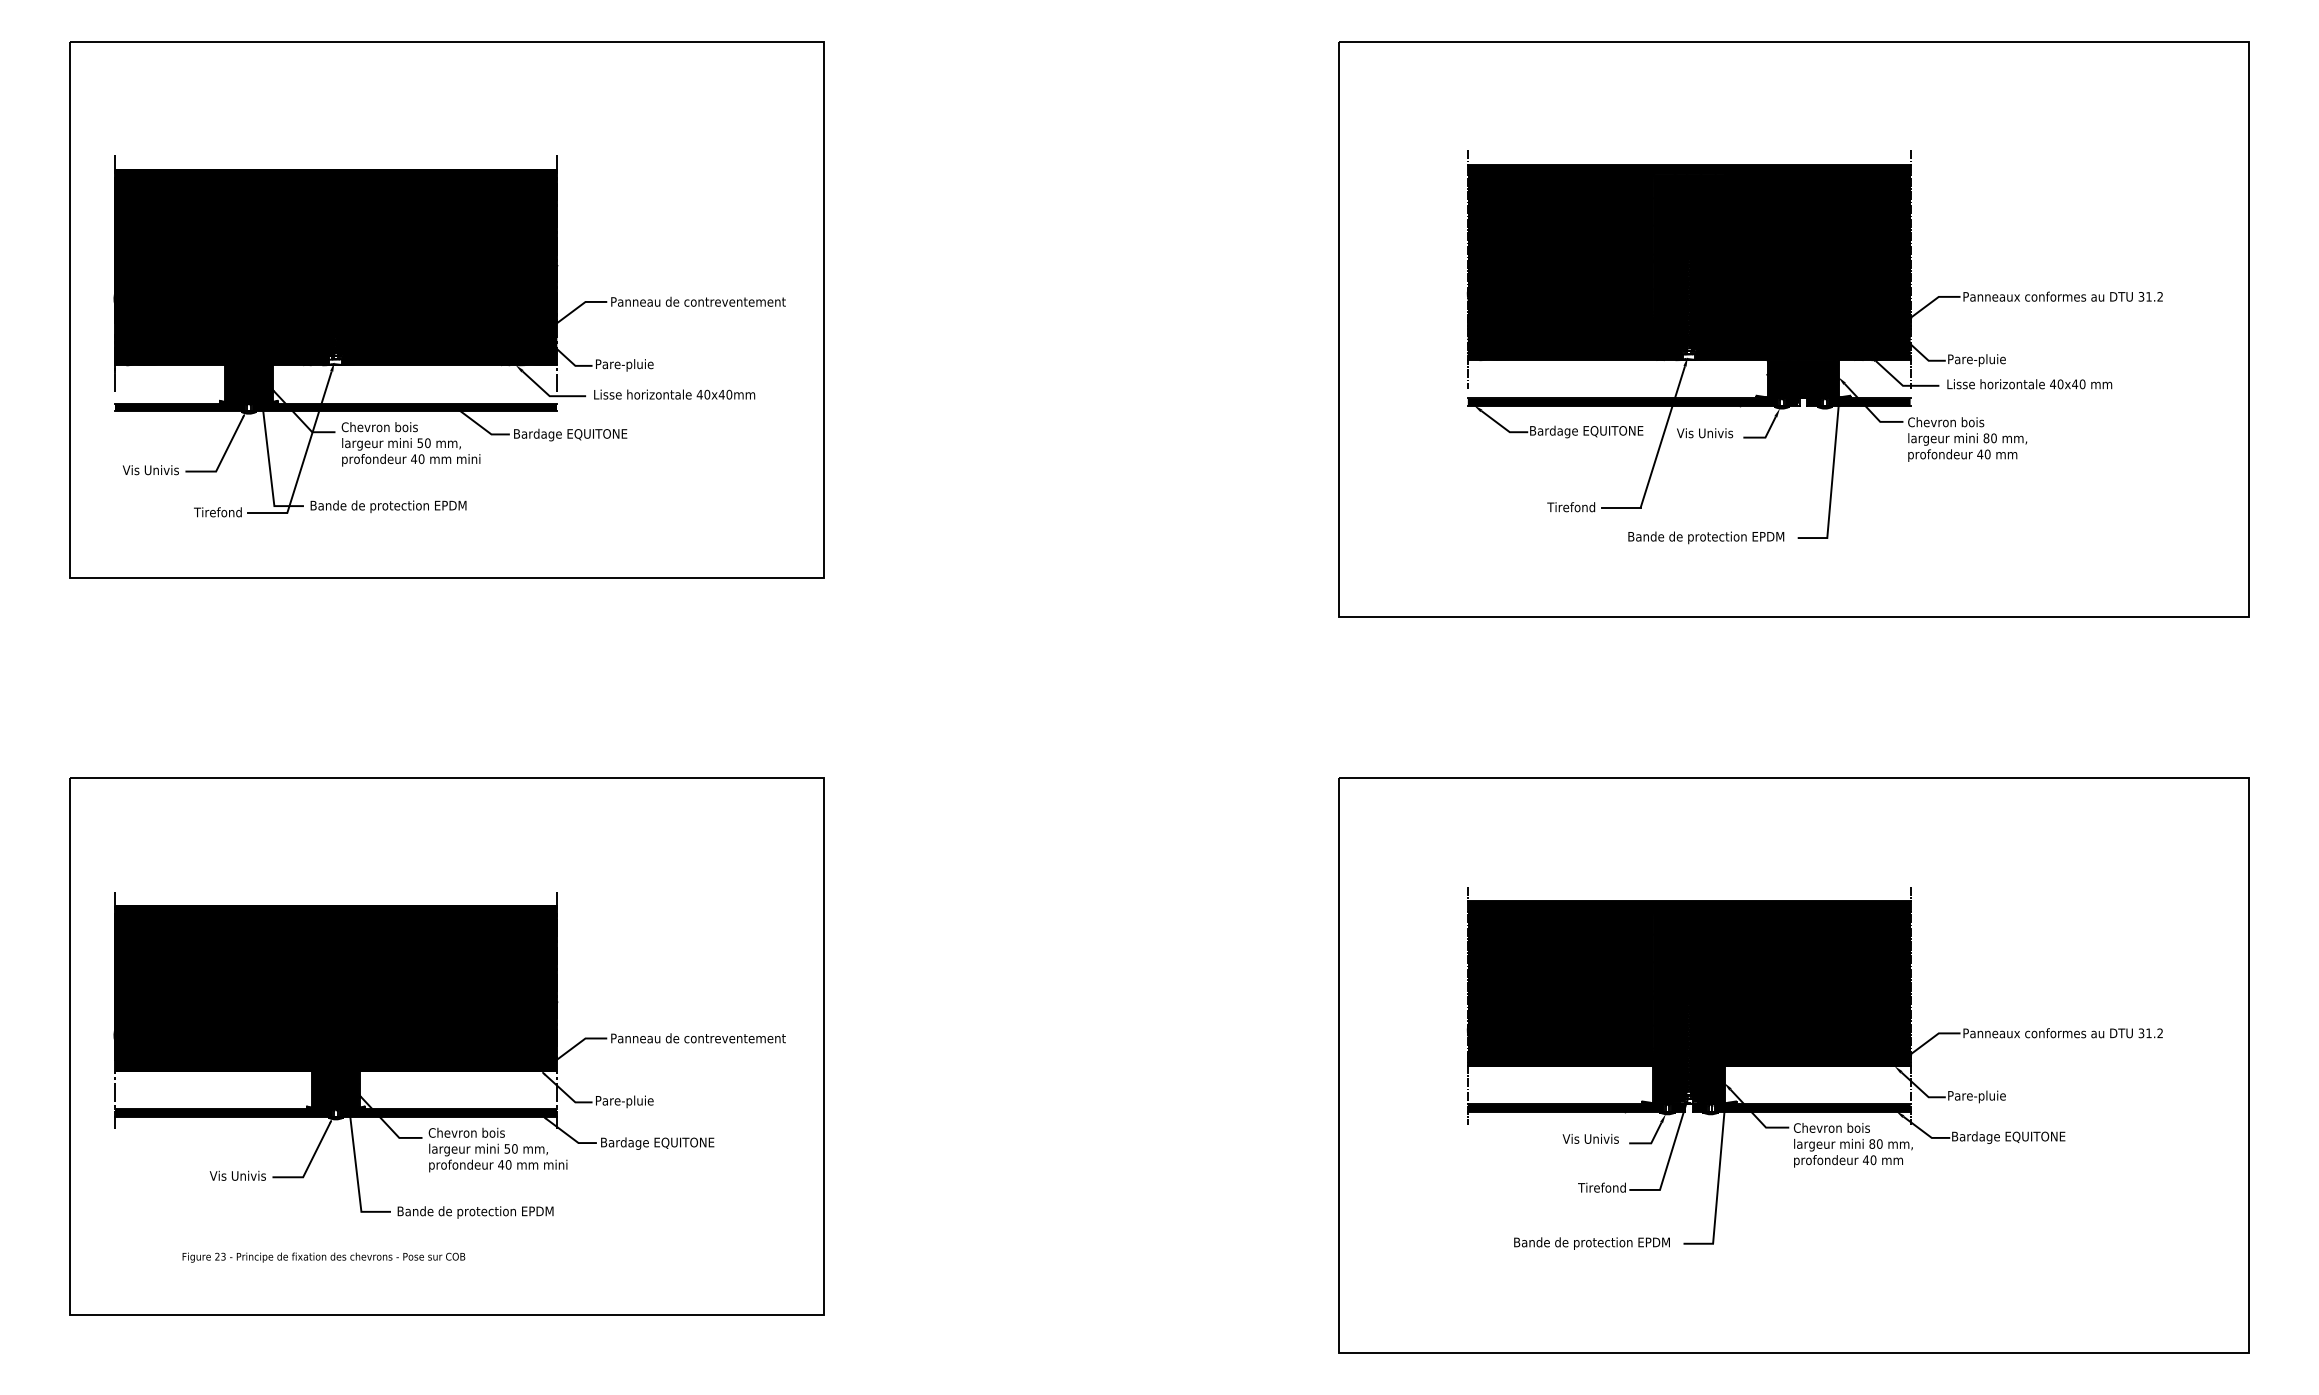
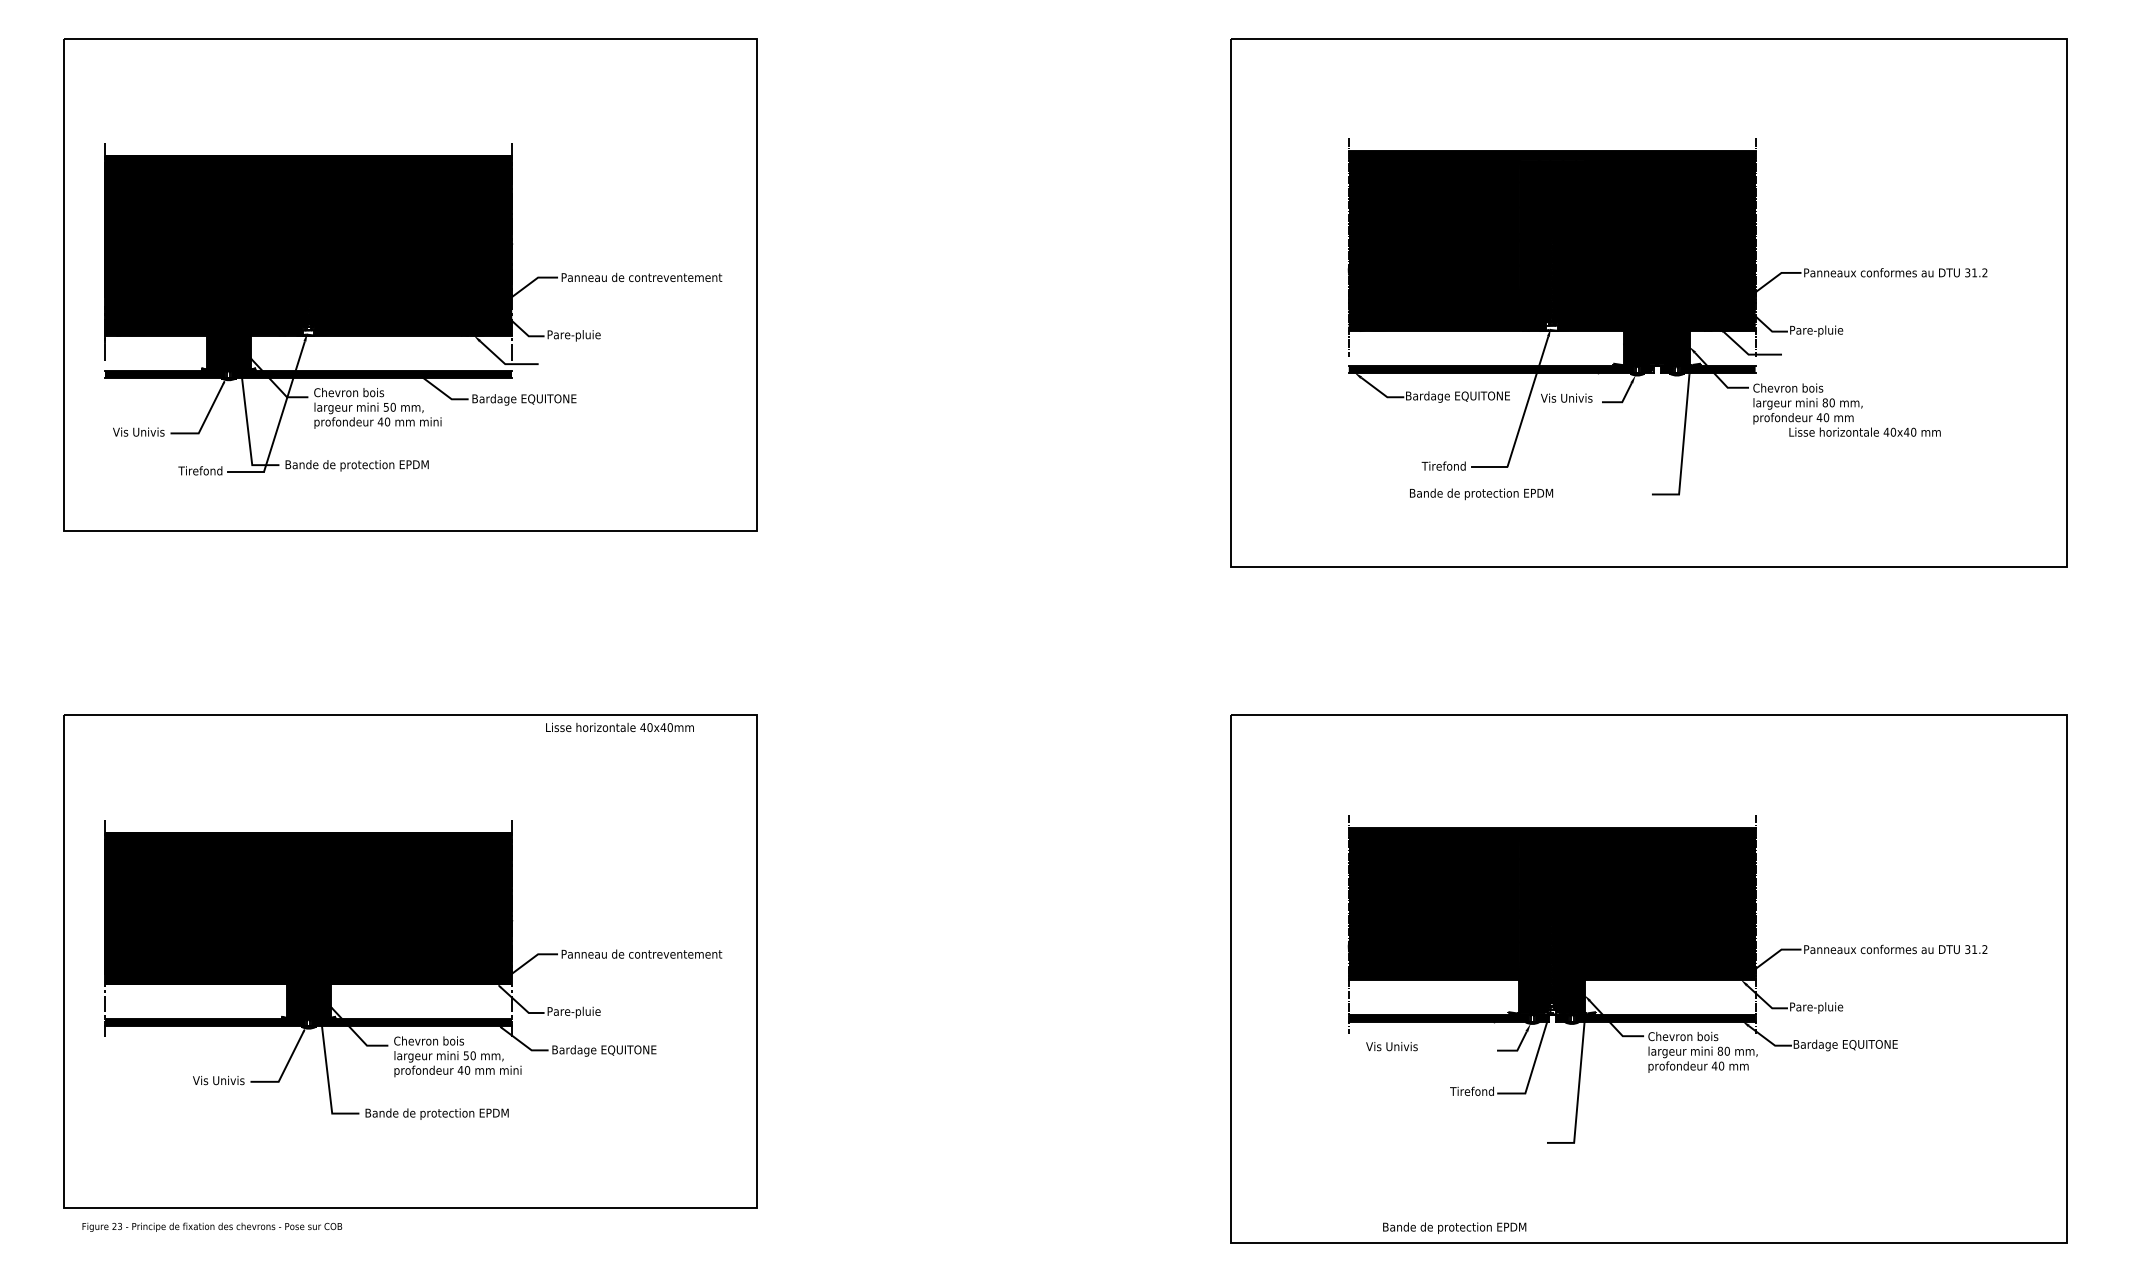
text: (2029, 384) -> (1864, 432), moved
text: (674, 394) -> (619, 727), moved
text: (1706, 537) -> (1481, 493), moved
text: (1590, 1138) -> (1391, 1046), moved
text: (1591, 1243) -> (1454, 1228), moved
text: (323, 1257) -> (211, 1227), moved

